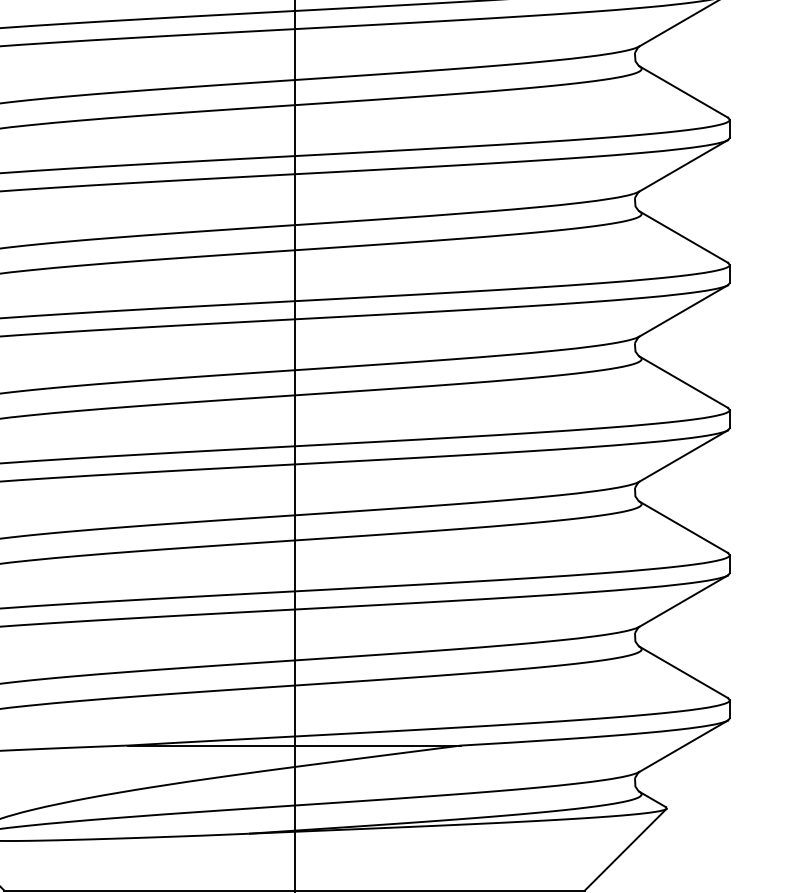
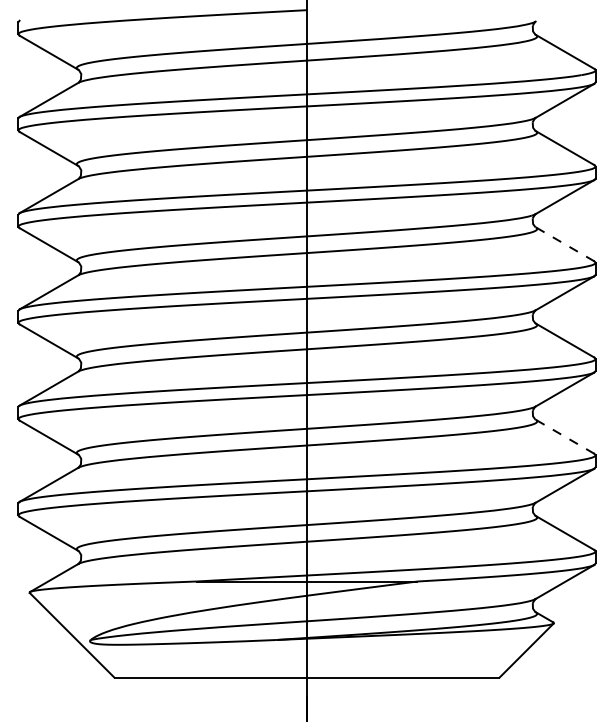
line: (684, 237) -> (565, 244), solid -> dashed
line: (684, 526) -> (565, 436), solid -> dashed

